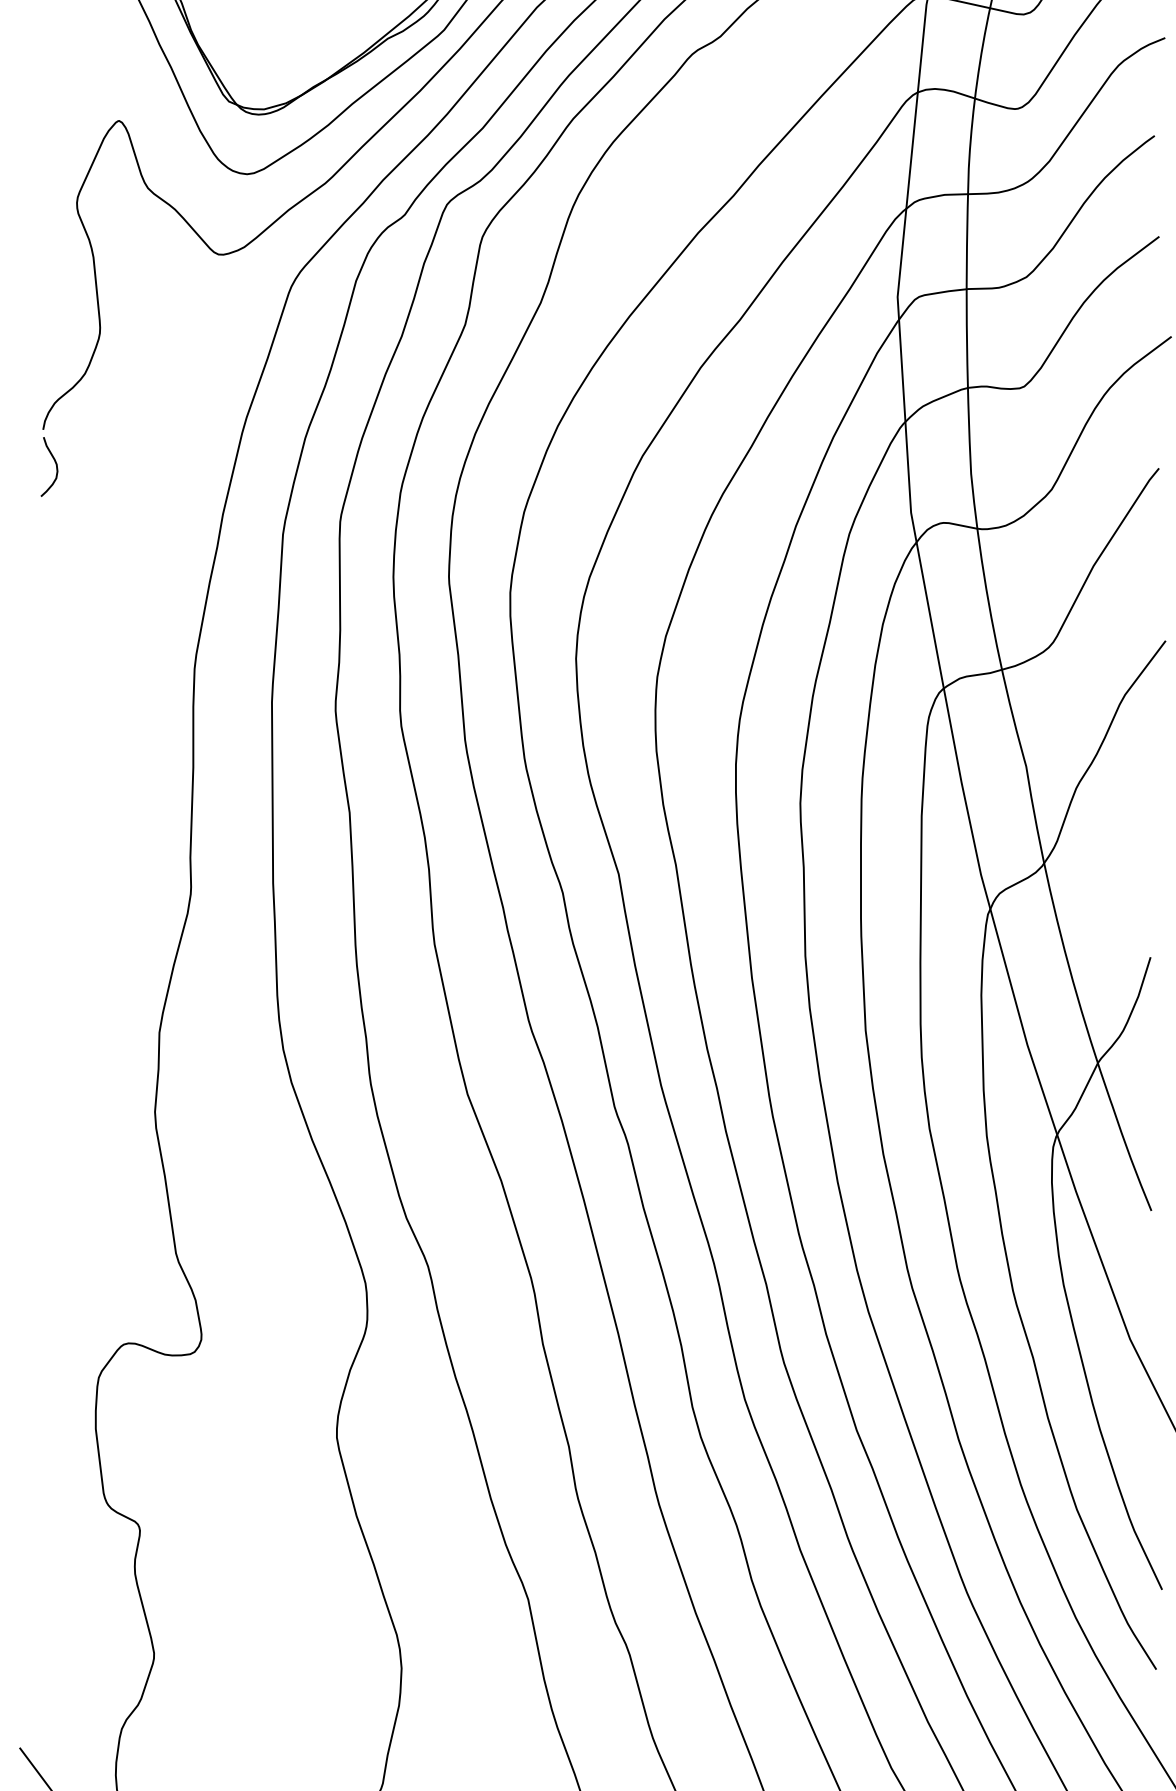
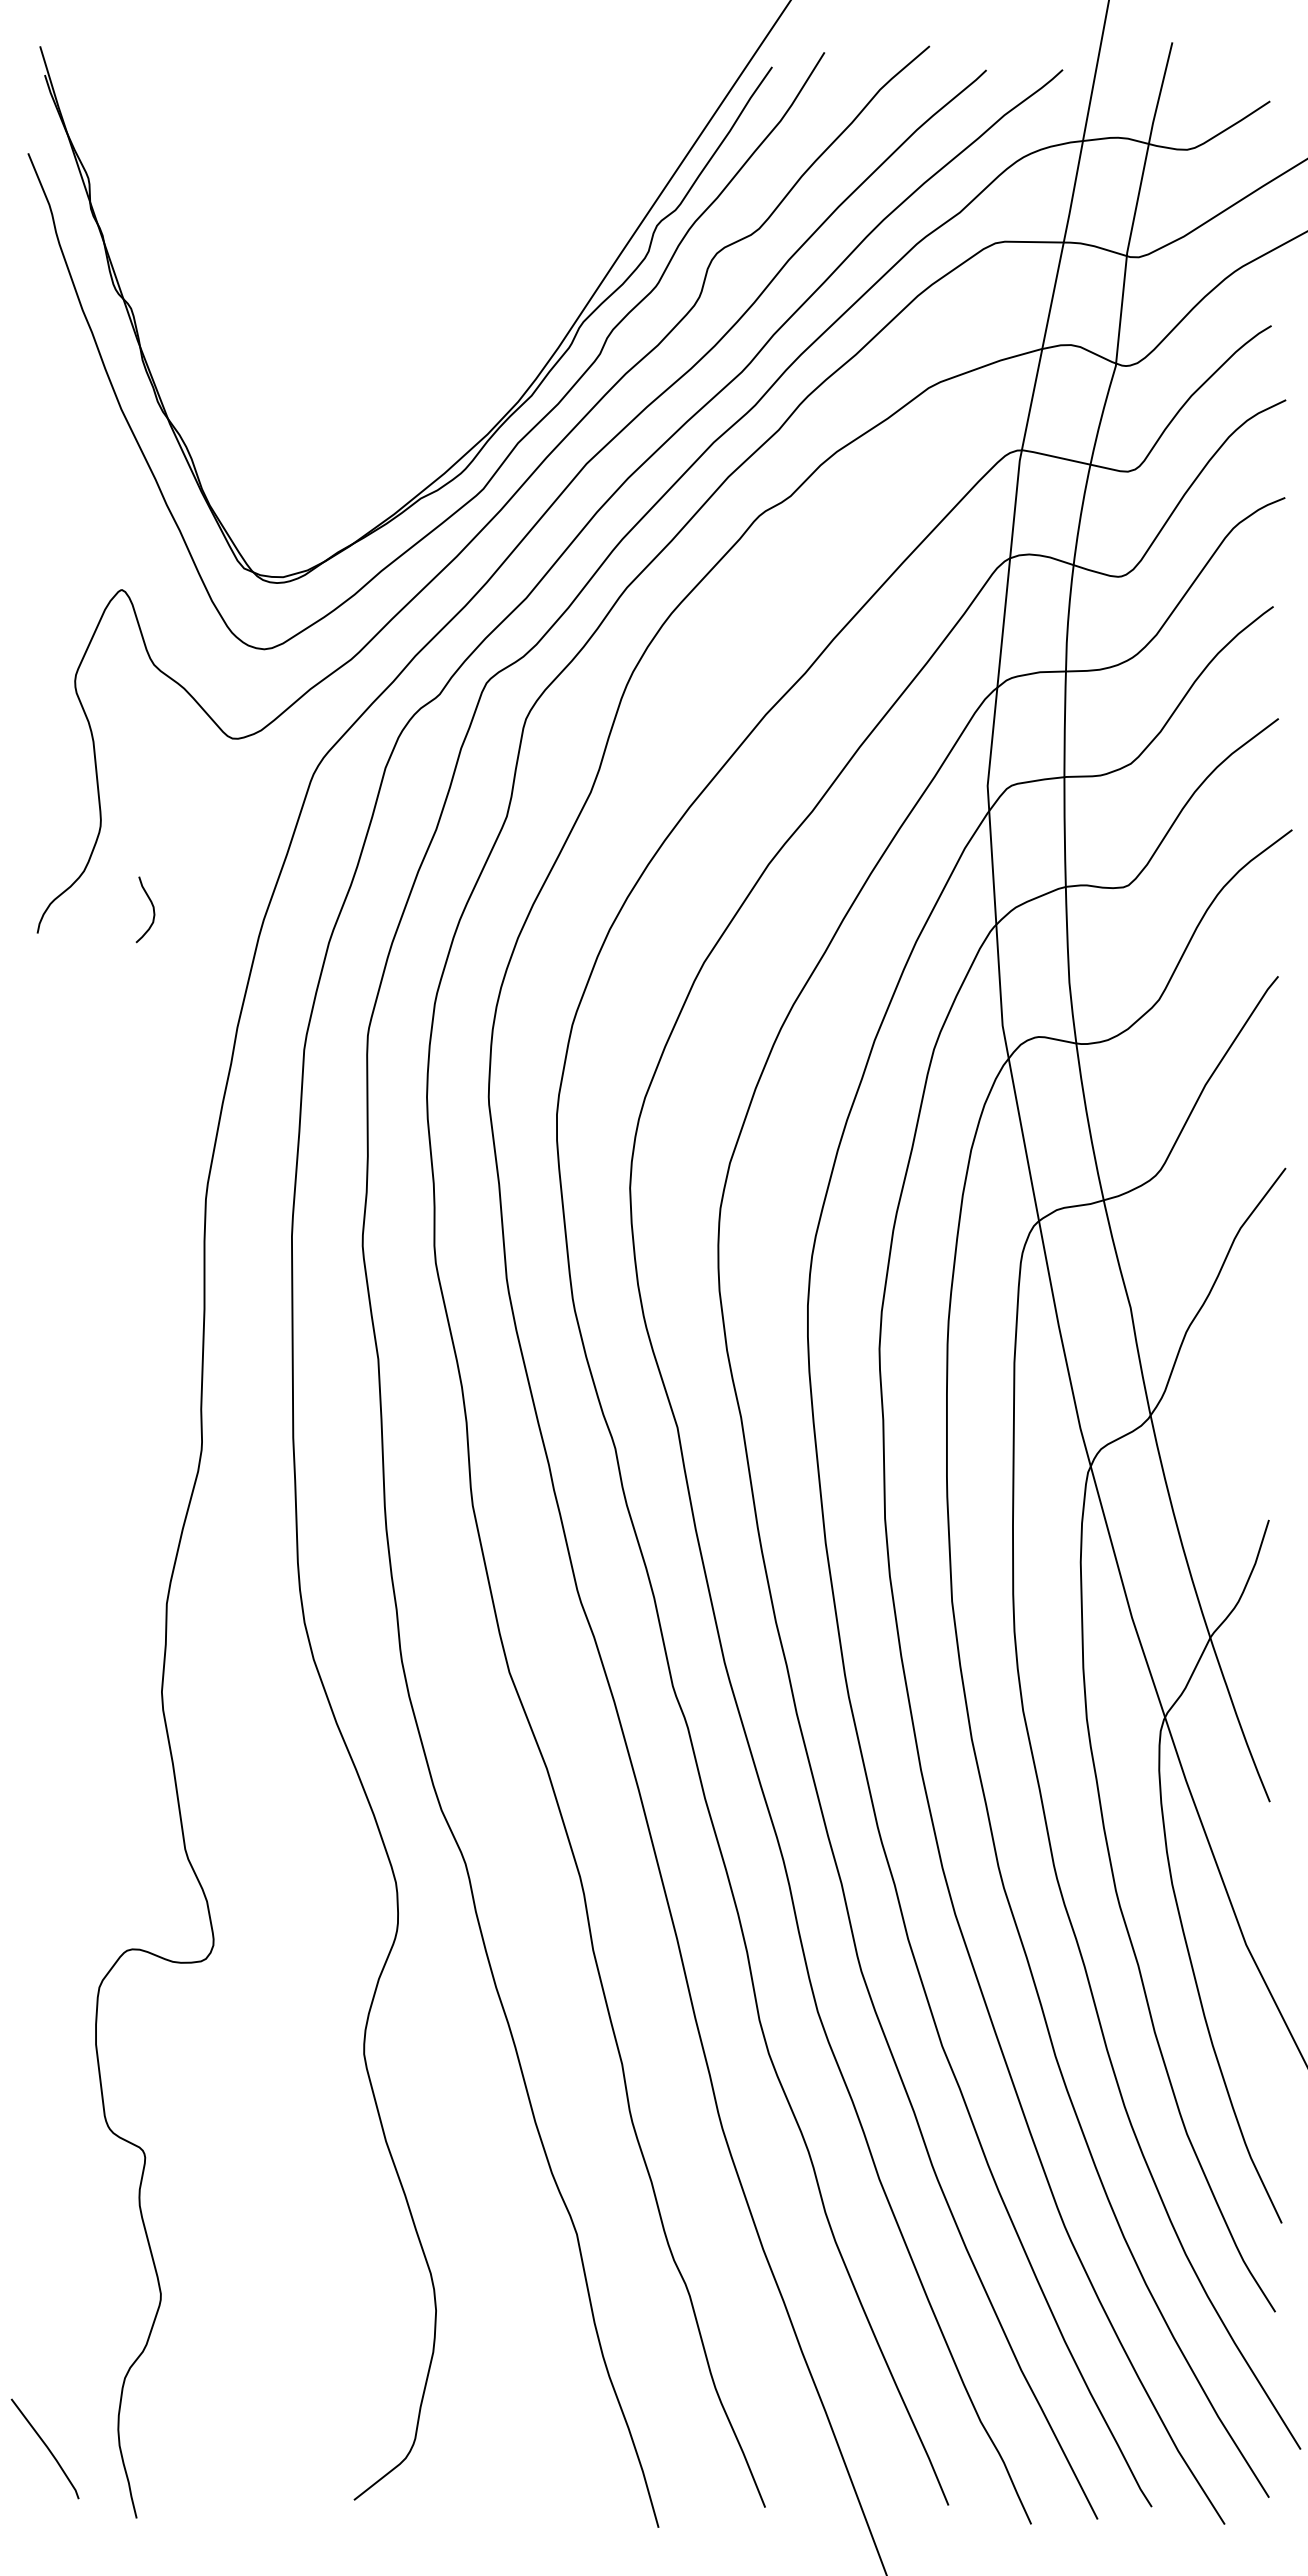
curve: (55, 465) -> (152, 908), moved

